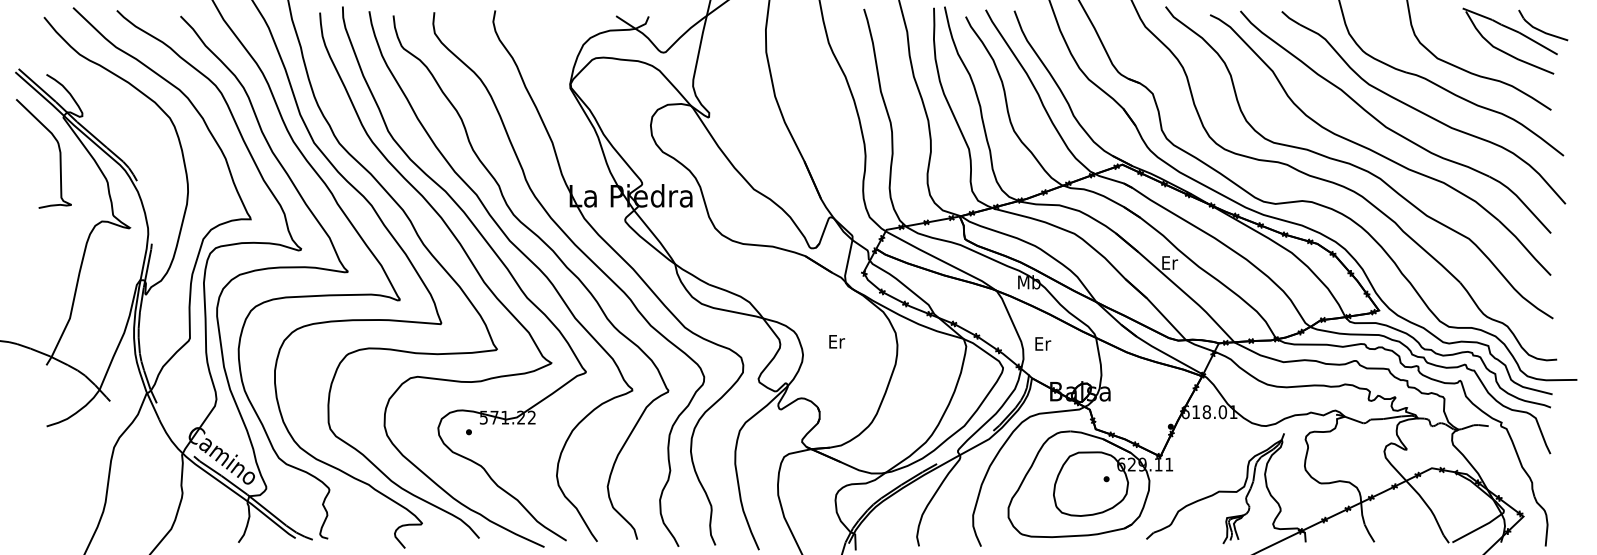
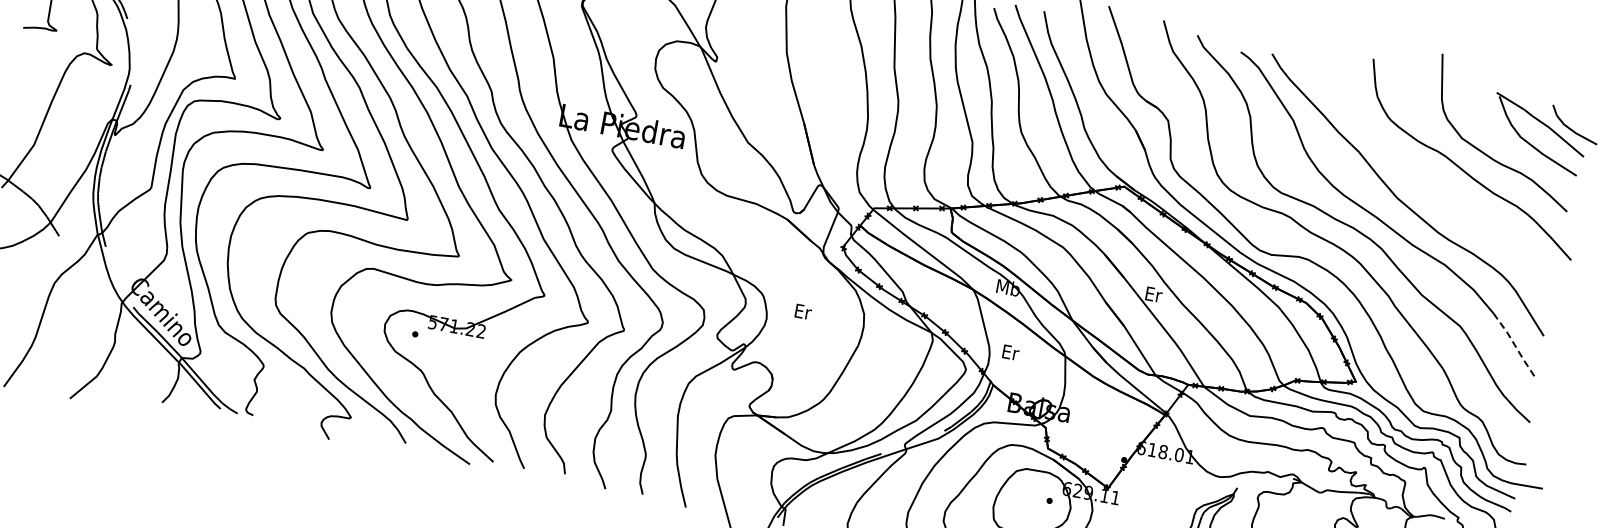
part: (1423, 107) -> (1438, 185), removed
line: (1525, 247) -> (1515, 345), solid -> dashed

